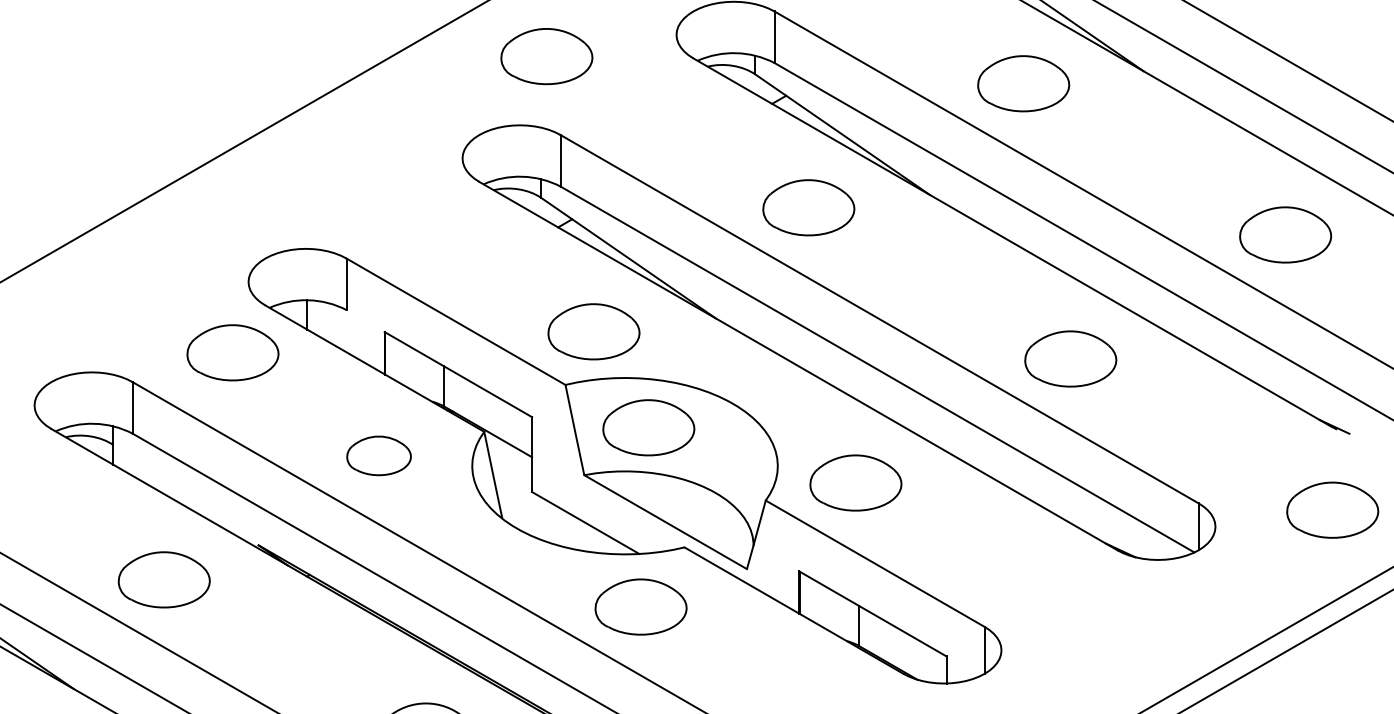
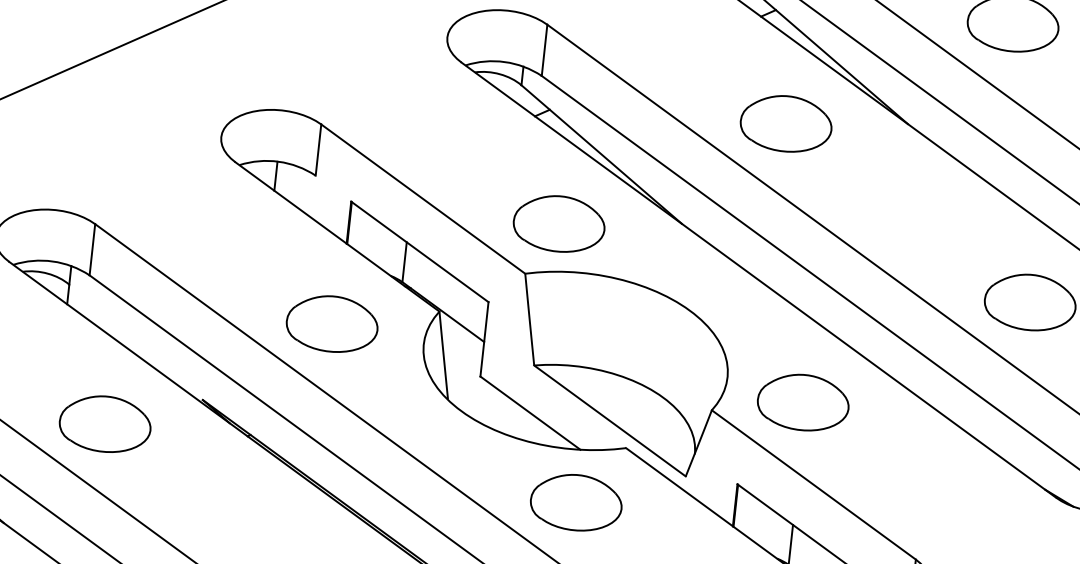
part: (232, 352) -> (197, 205), removed
part: (648, 427) -> (603, 325), removed
part: (378, 455) -> (331, 323), size x1.43

